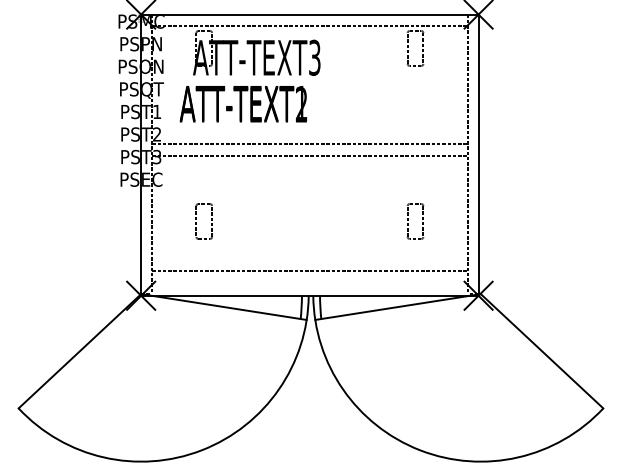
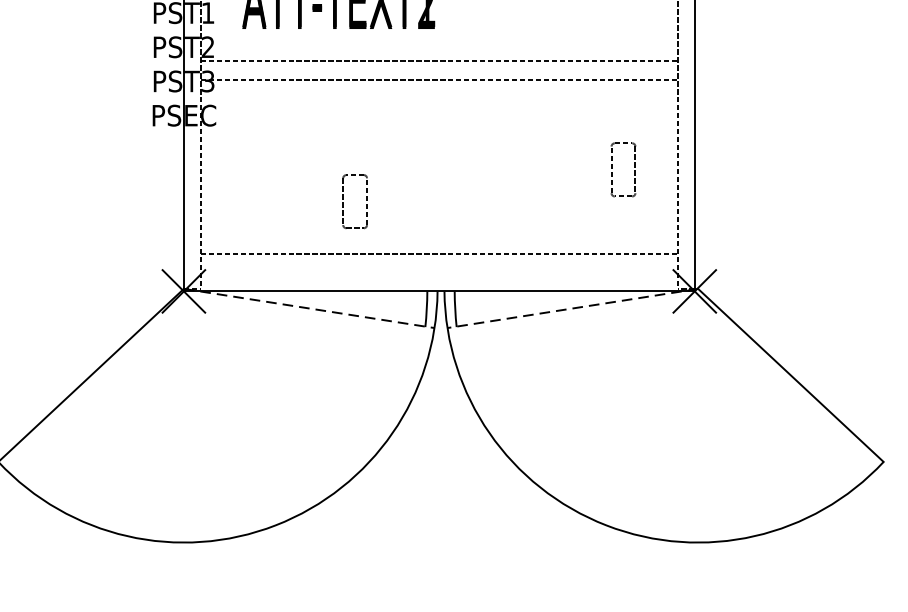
part: (408, 220) -> (612, 168), moved
part: (196, 222) -> (343, 203), moved
line: (223, 307) -> (308, 309), solid -> dashed
line: (398, 307) -> (573, 309), solid -> dashed

